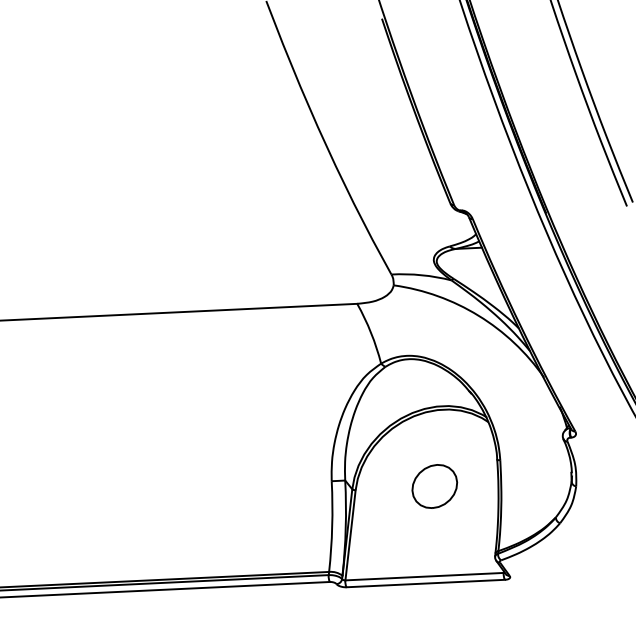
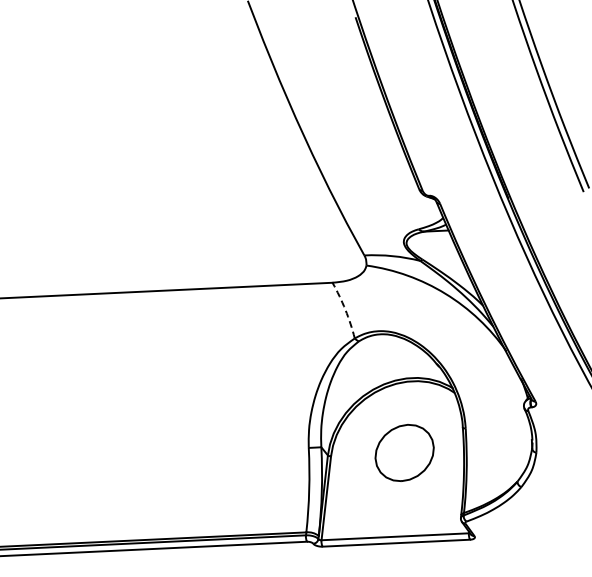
arc: (371, 332) -> (345, 309), solid -> dashed
part: (434, 486) -> (404, 452), size x1.4

